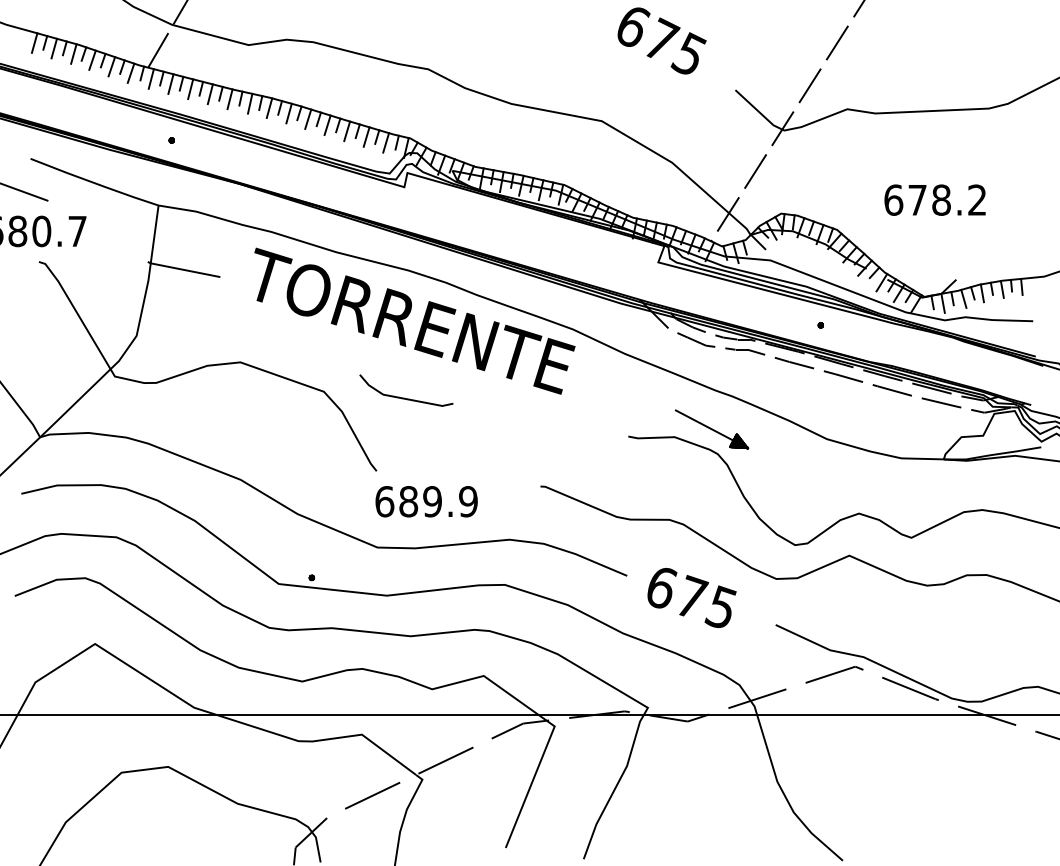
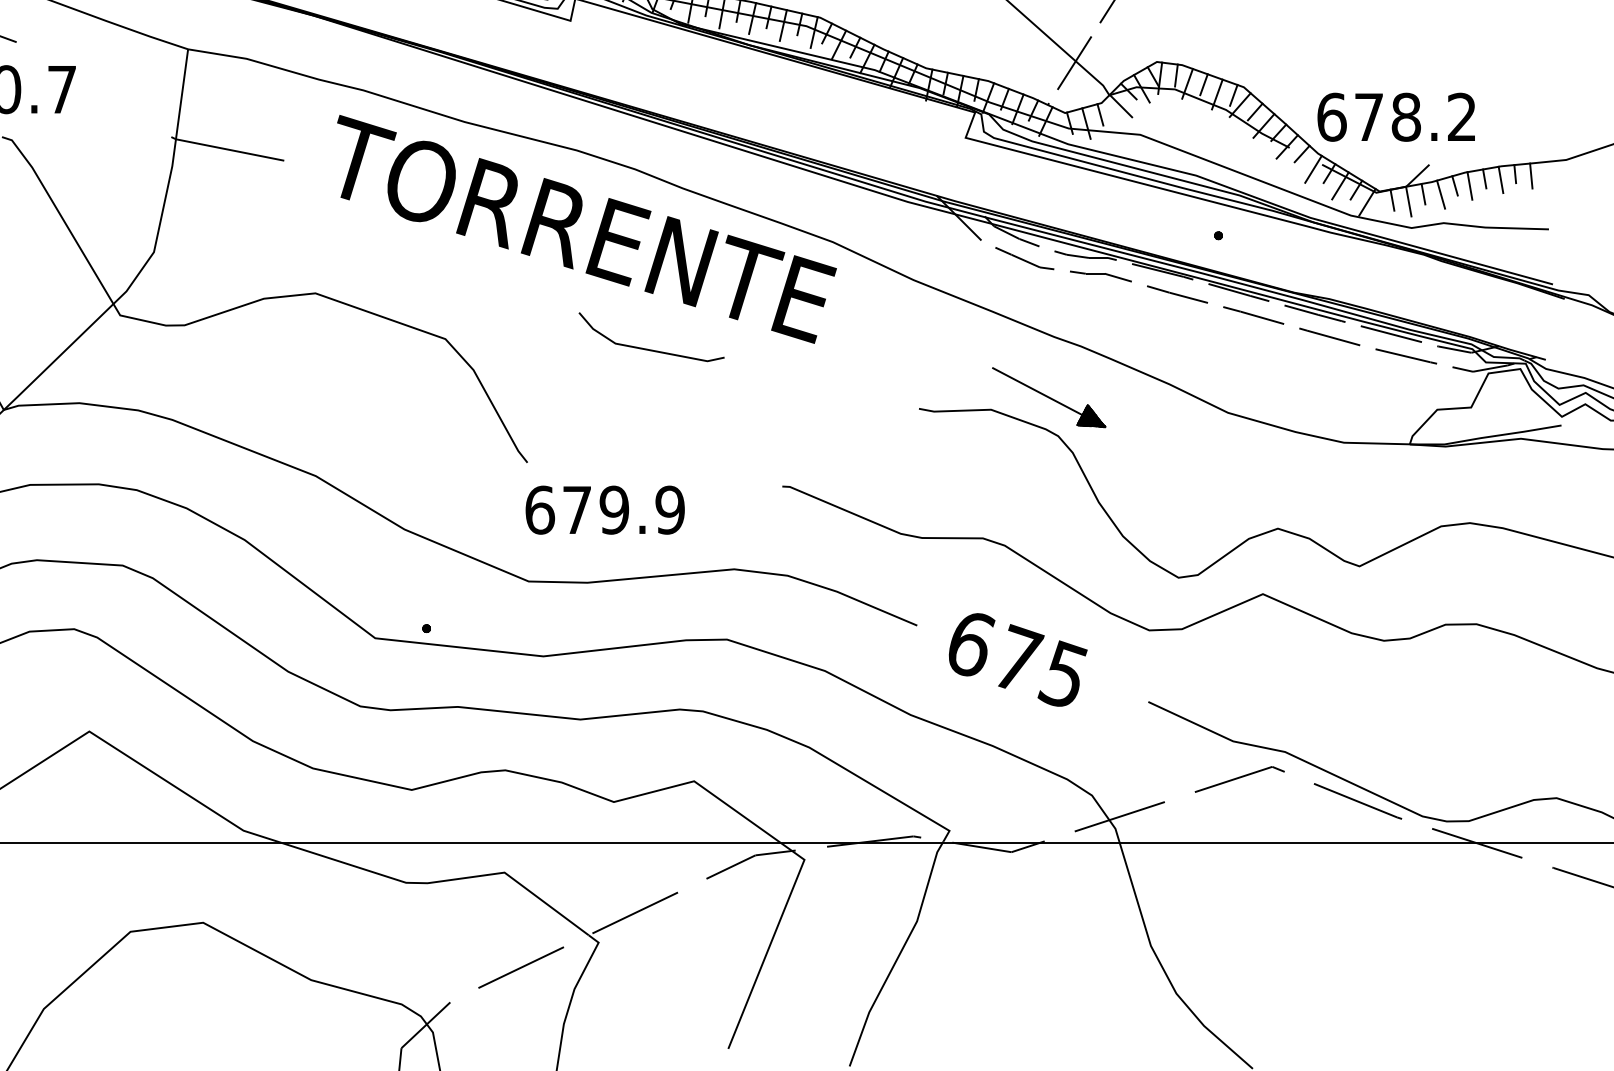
text: (934, 199) -> (1395, 116), moved
line: (404, 397) -> (648, 348), moved
text: (408, 501) -> (576, 509), 689.9 -> 679.9

